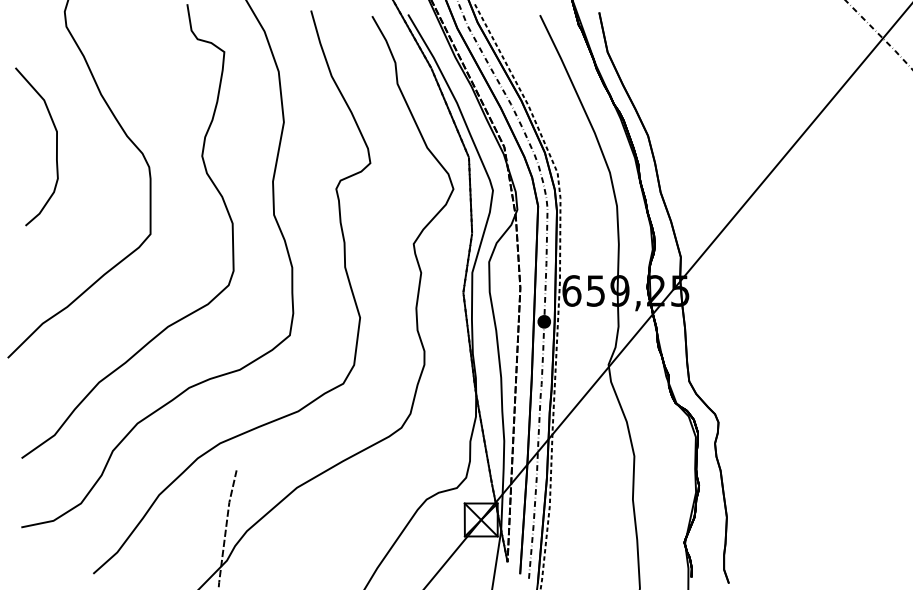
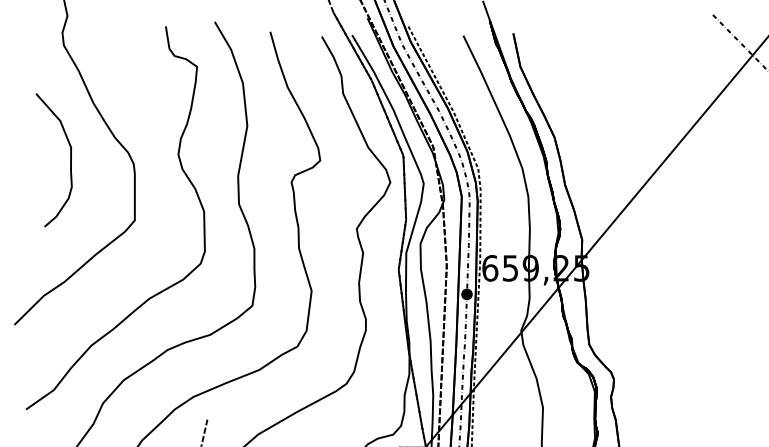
curve: (56, 146) -> (70, 159), moved

